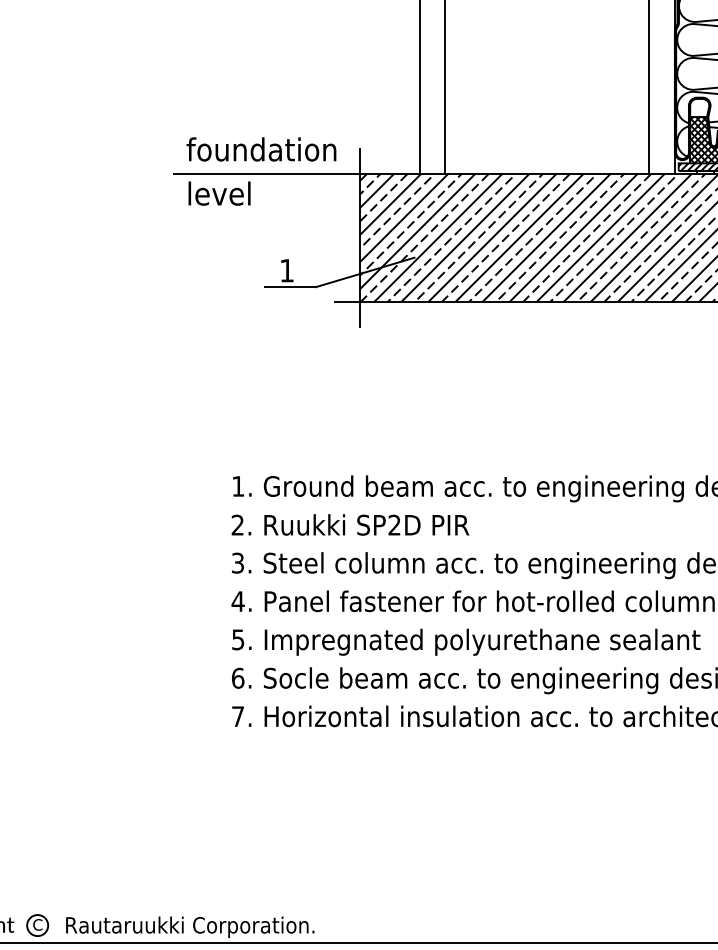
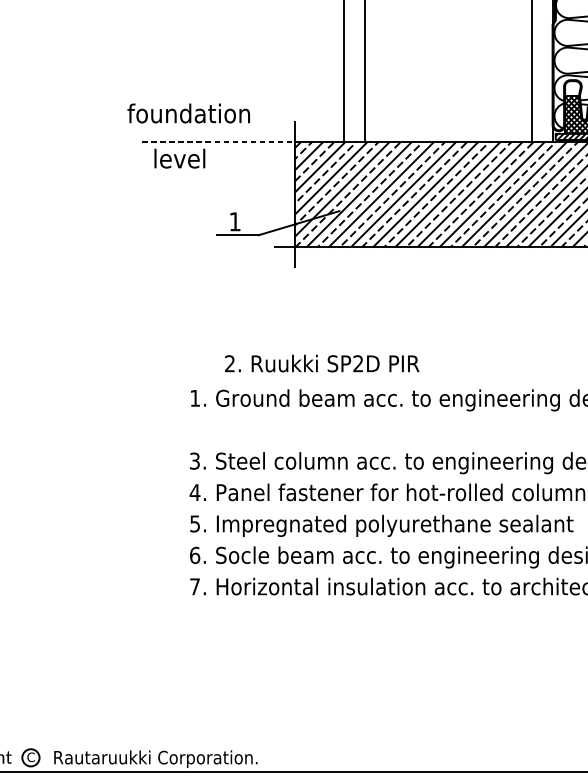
text: (261, 149) -> (188, 113), moved
line: (266, 173) -> (218, 142), solid -> dashed
text: (350, 524) -> (322, 363), moved

